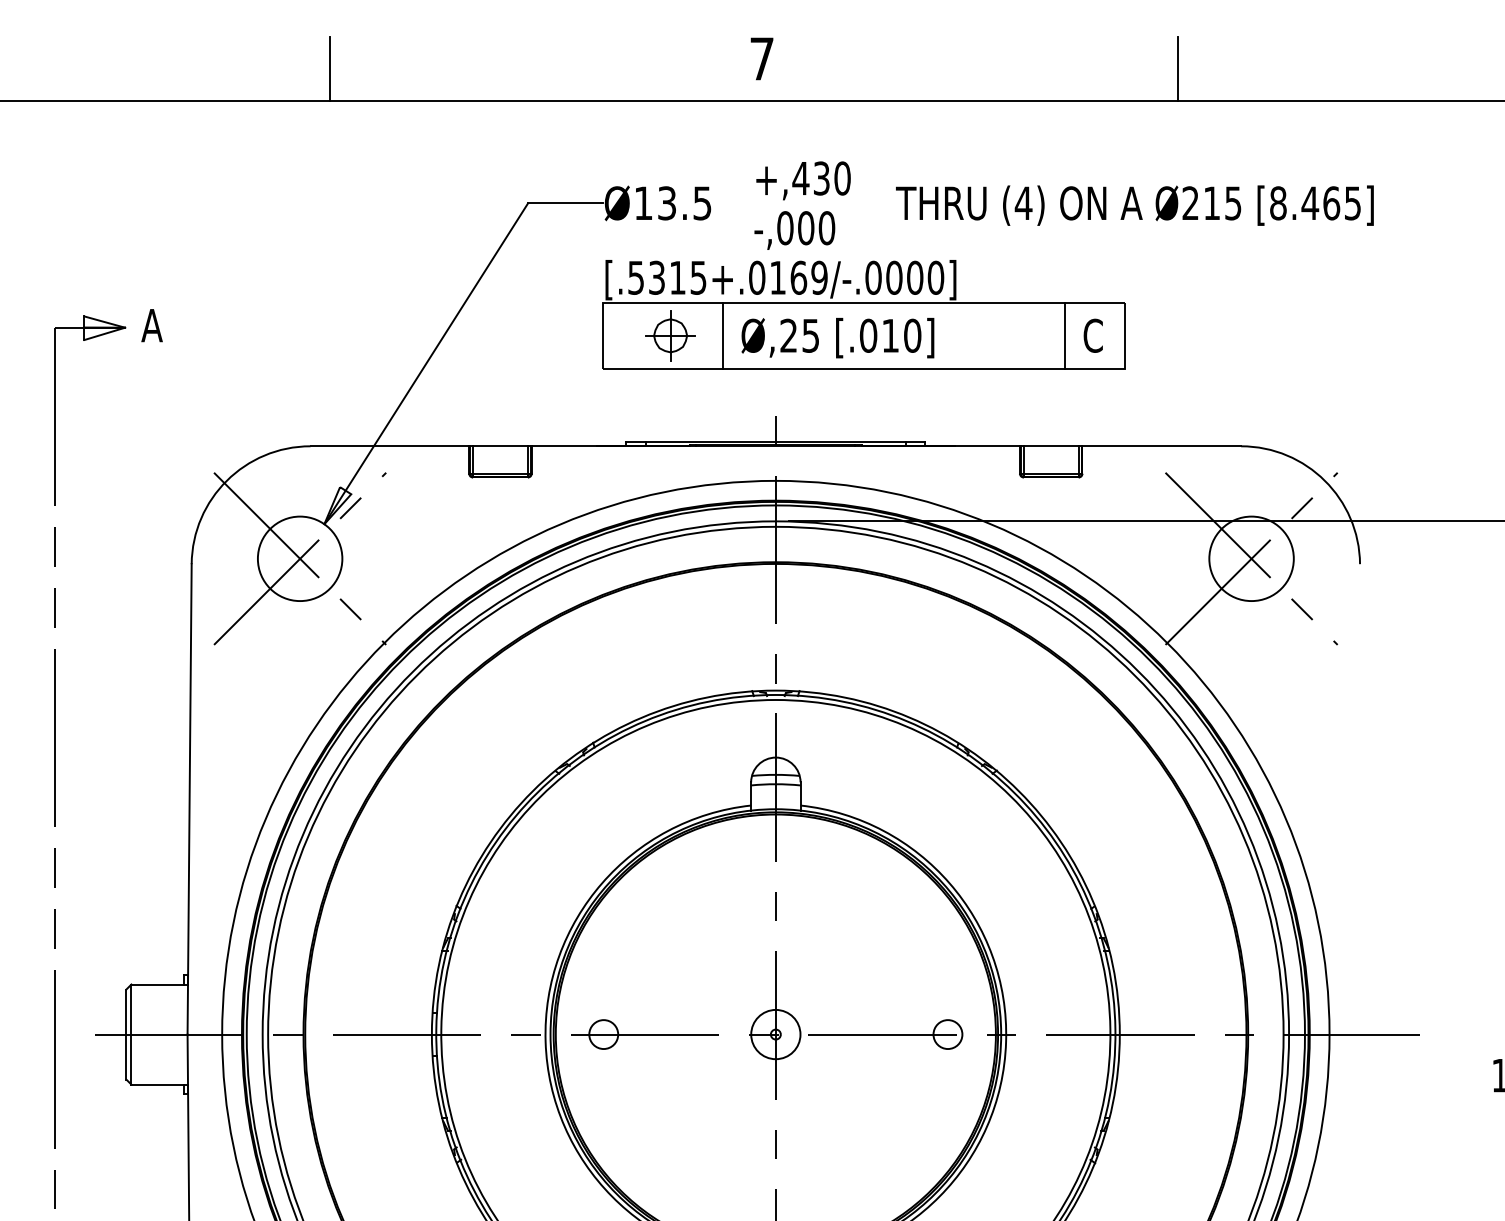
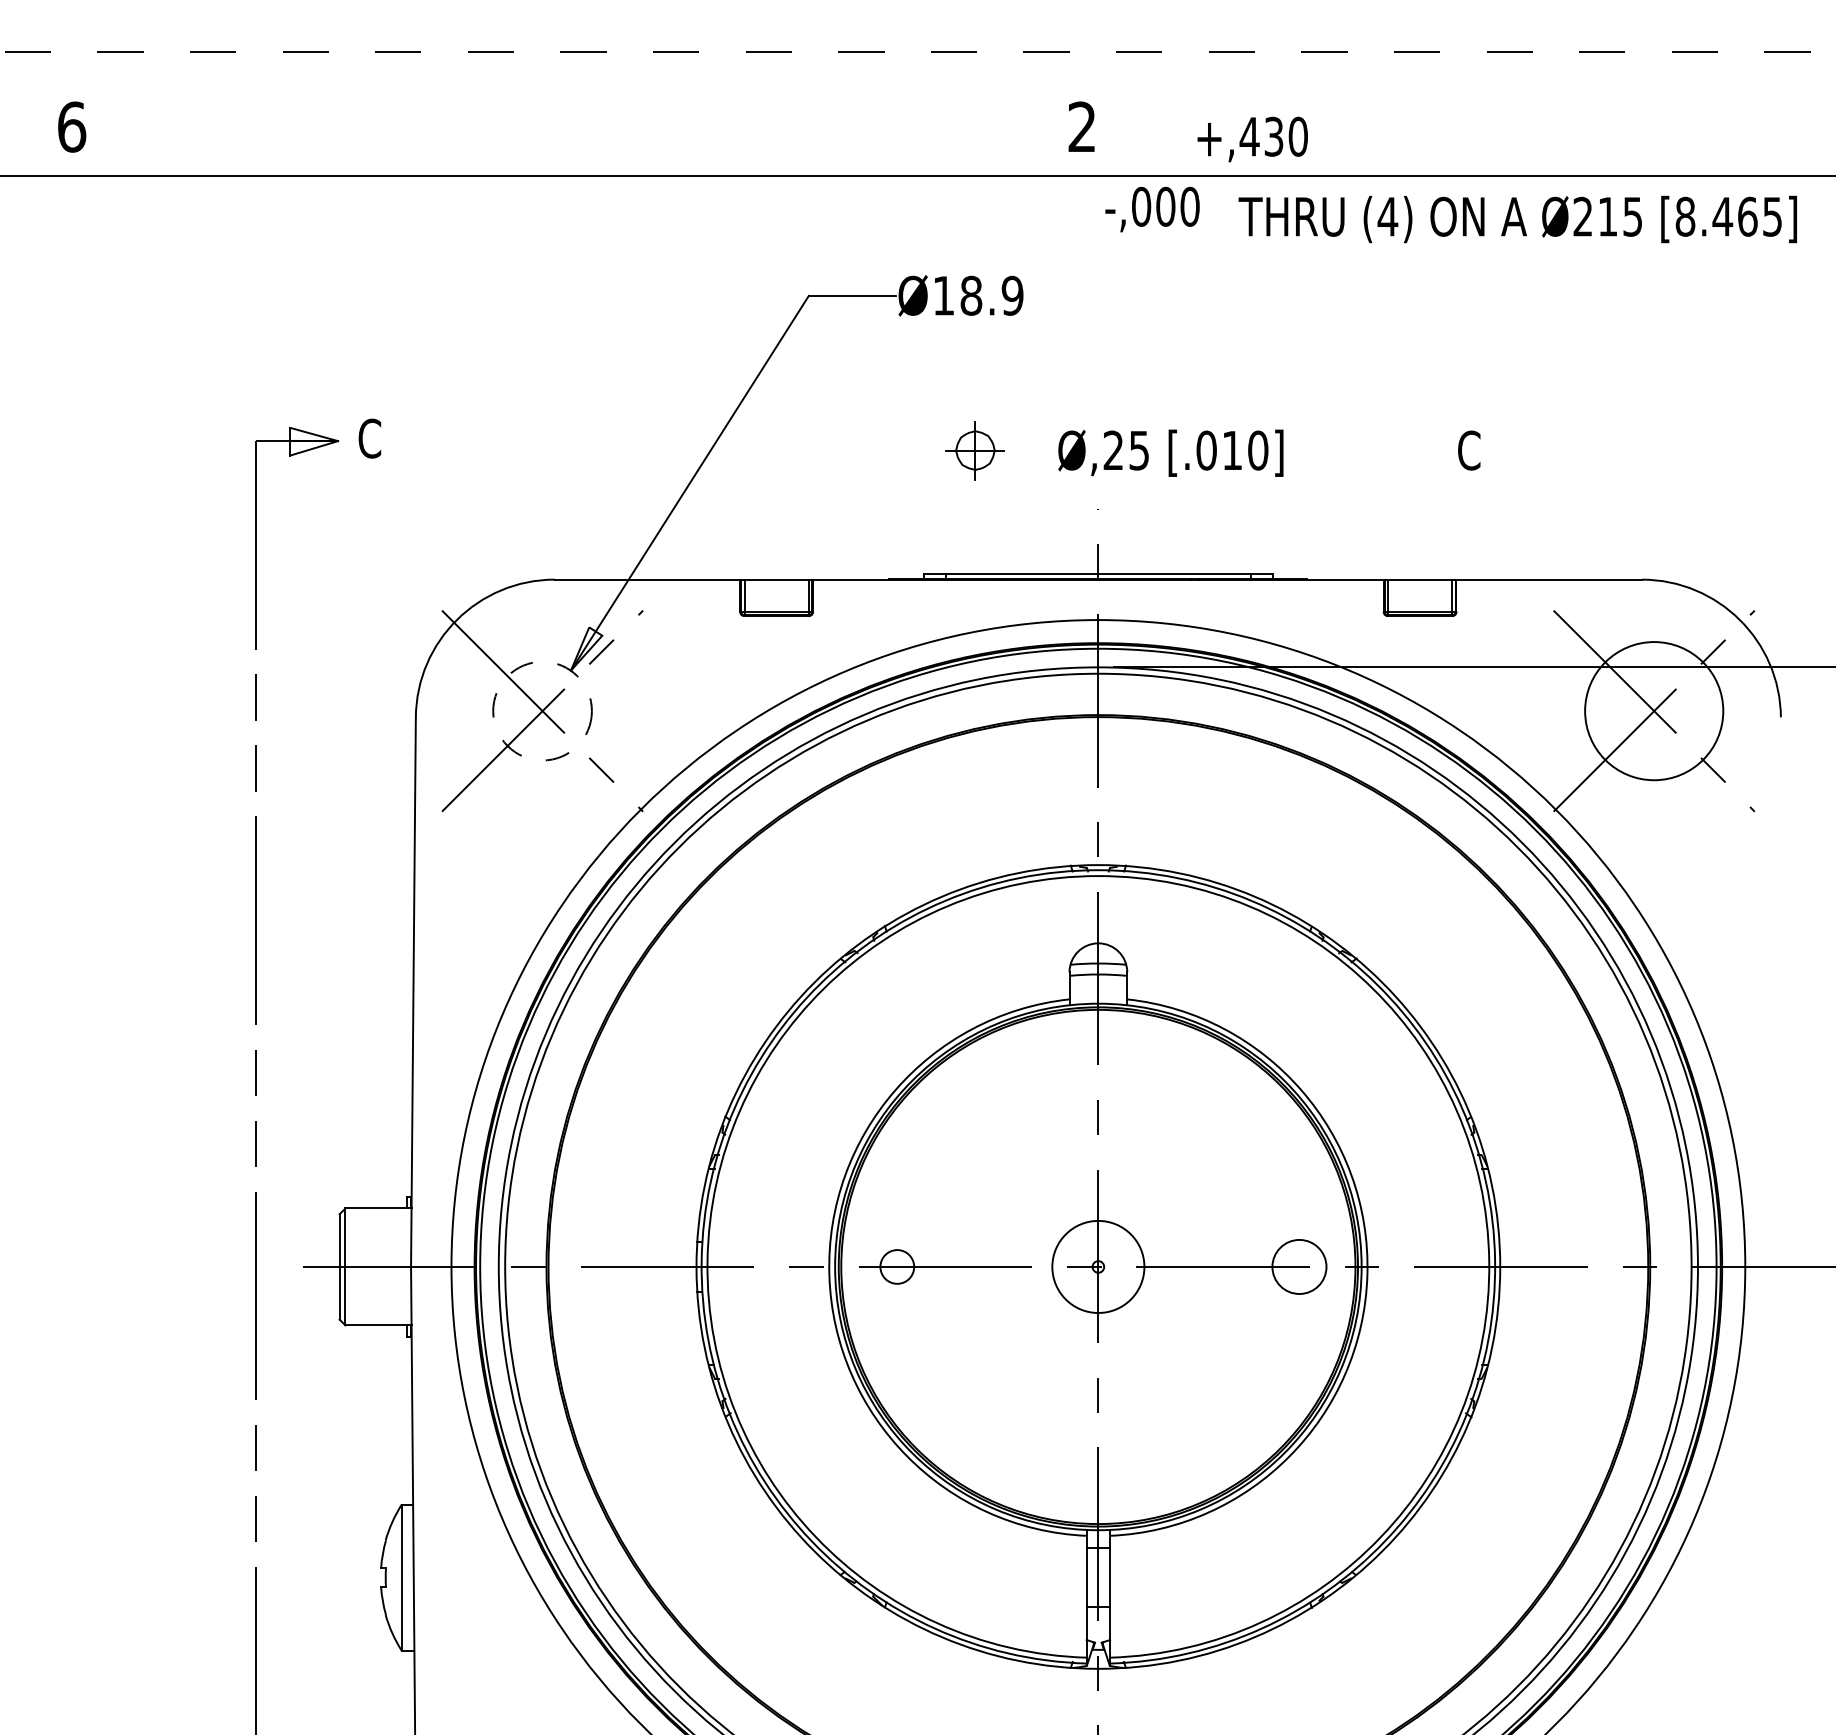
text: (761, 58) -> (1081, 126), 7 -> 2
line: (330, 68) -> (577, 138), removed
line: (1177, 68) -> (1567, 138), removed
text: (803, 180) -> (1252, 139), moved
text: (684, 203) -> (991, 295), Ø13.5 -> Ø18.9
text: (1134, 205) -> (1517, 219), moved
text: (794, 230) -> (1152, 209), moved
part: (863, 314) -> (1200, 425), removed
text: (152, 325) -> (369, 438), A -> C
circle: (300, 558) -> (542, 710), solid -> dashed
circle: (1250, 558) -> (1653, 710), size x1.4
circle: (775, 1034) -> (1098, 1266), size x1.6
circle: (947, 1034) -> (1299, 1266), size x1.6

